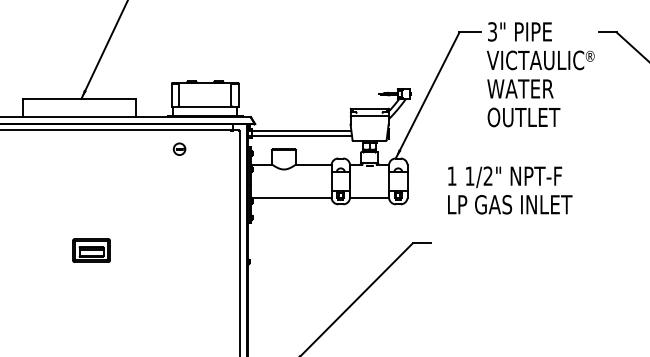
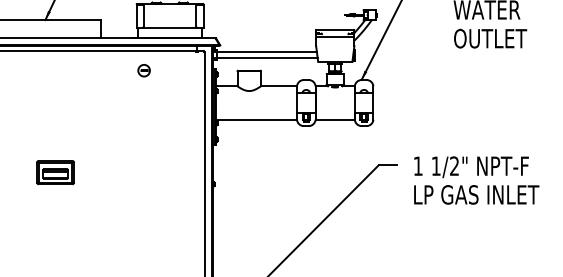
text: (510, 190) -> (476, 180), moved

